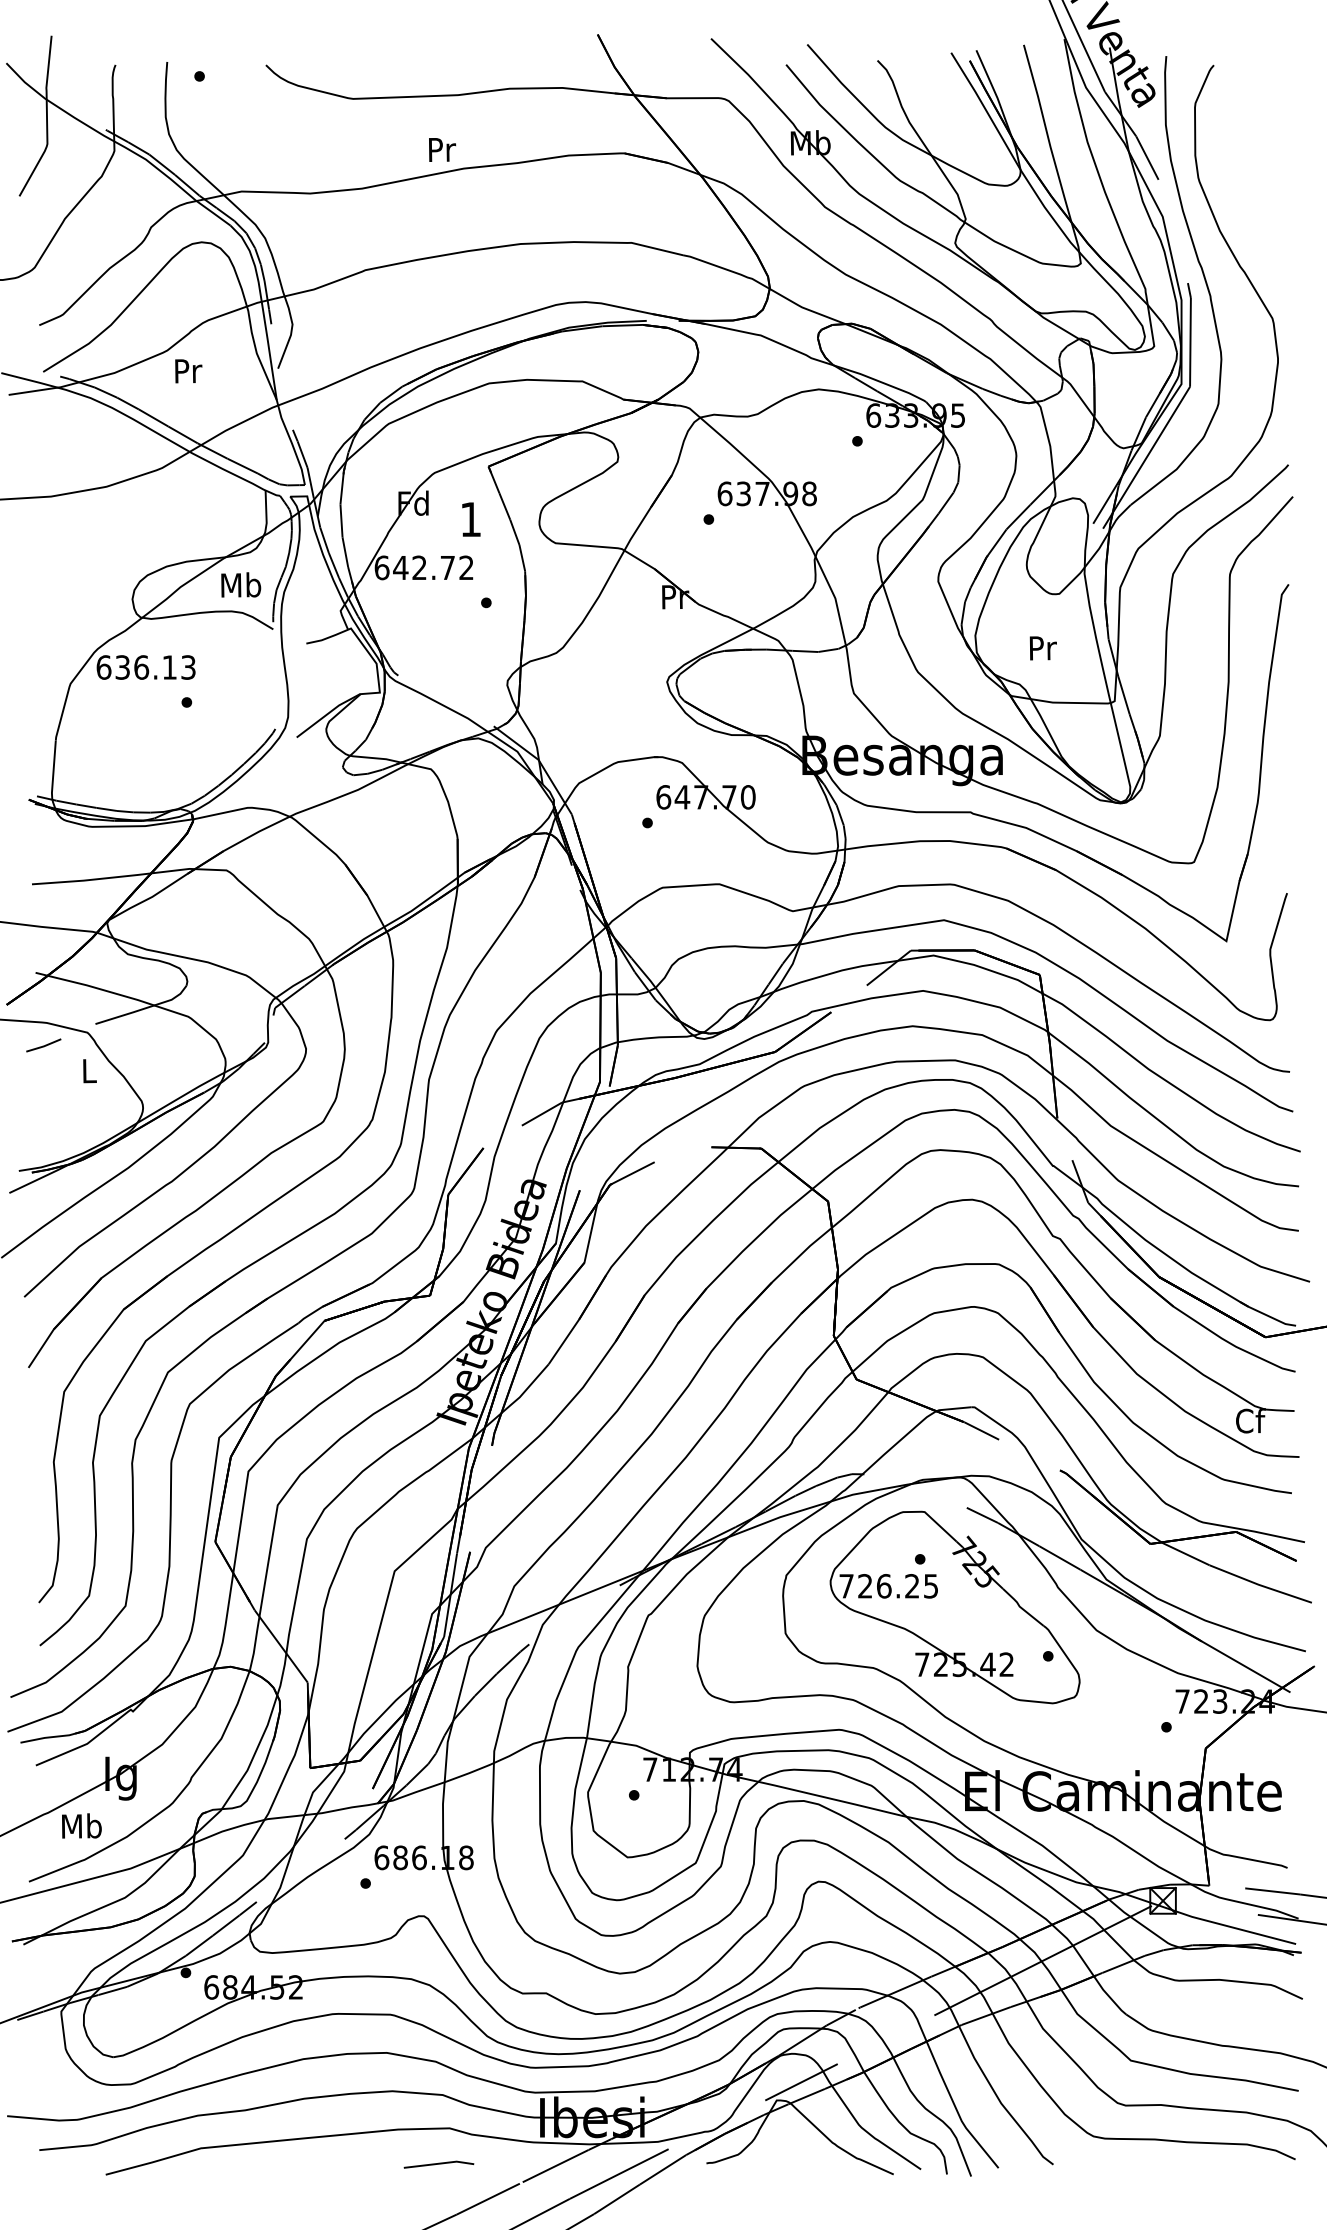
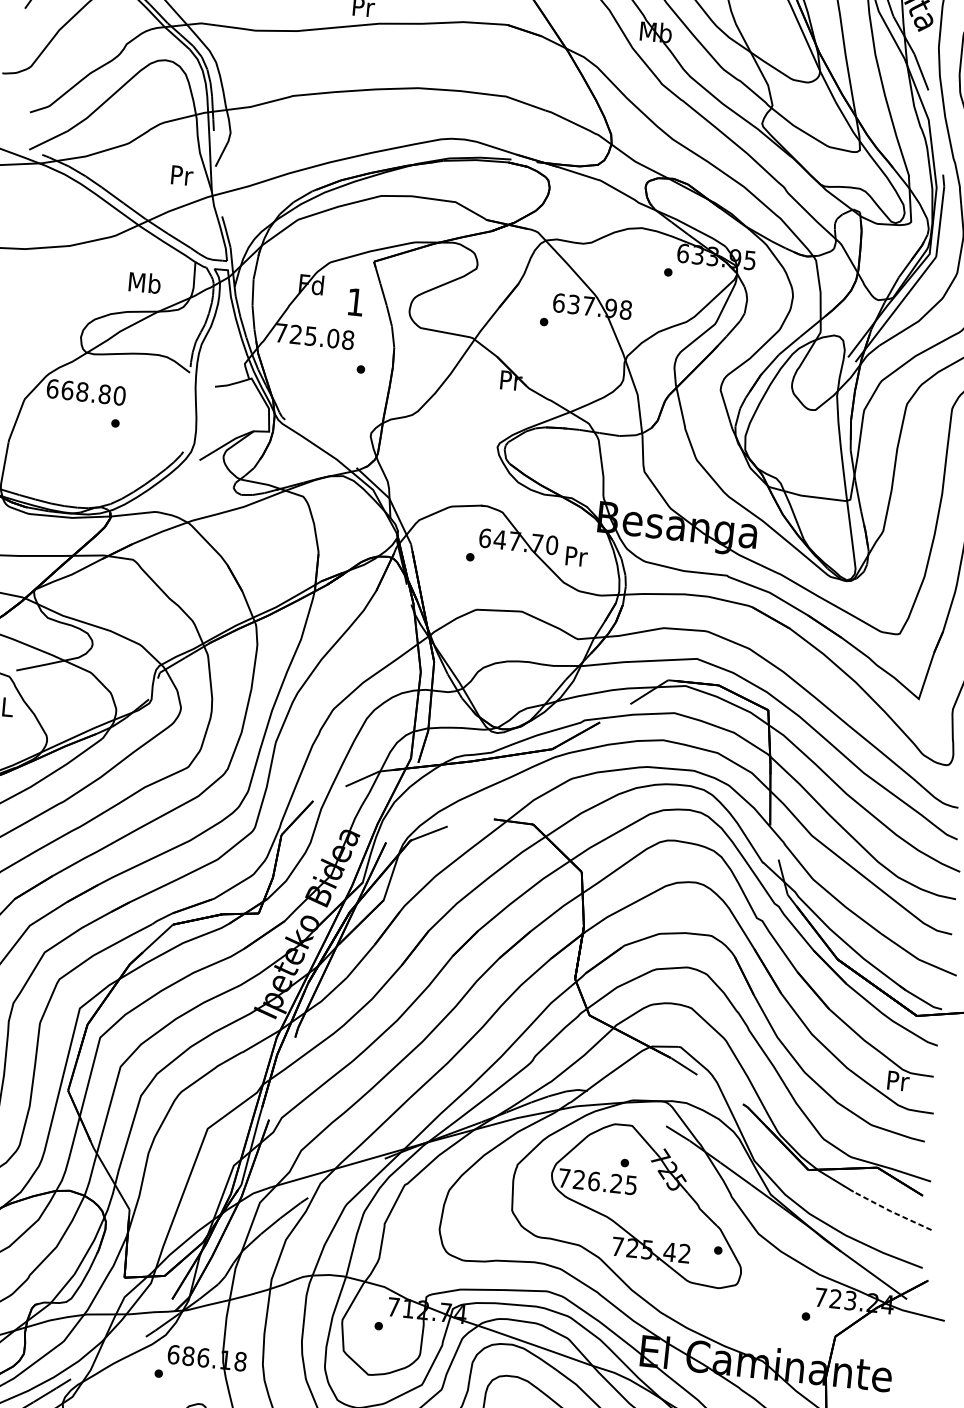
text: (188, 371) -> (182, 175), moved
text: (423, 567) -> (314, 336), 642.72 -> 725.08
text: (241, 584) -> (145, 282), moved
text: (1042, 648) -> (575, 556), moved
text: (155, 667) -> (93, 393), 636.13 -> 668.80
text: (1250, 1420) -> (898, 1080), Cf -> Pr
line: (1259, 1585) -> (891, 1212), solid -> dashed

